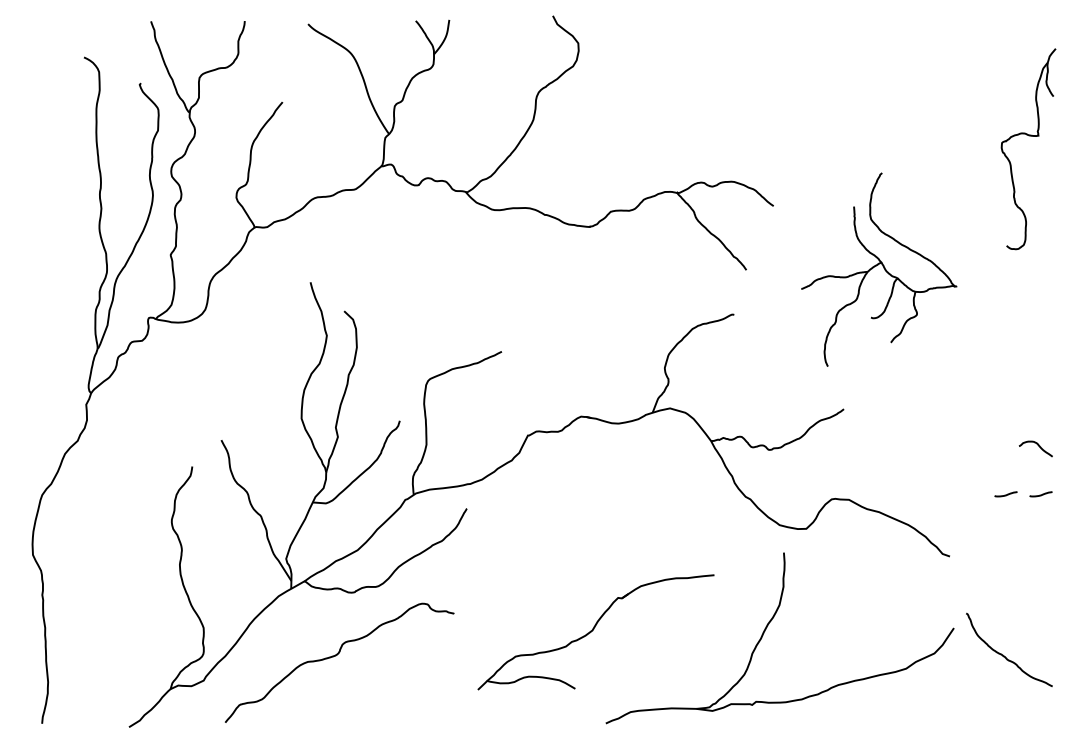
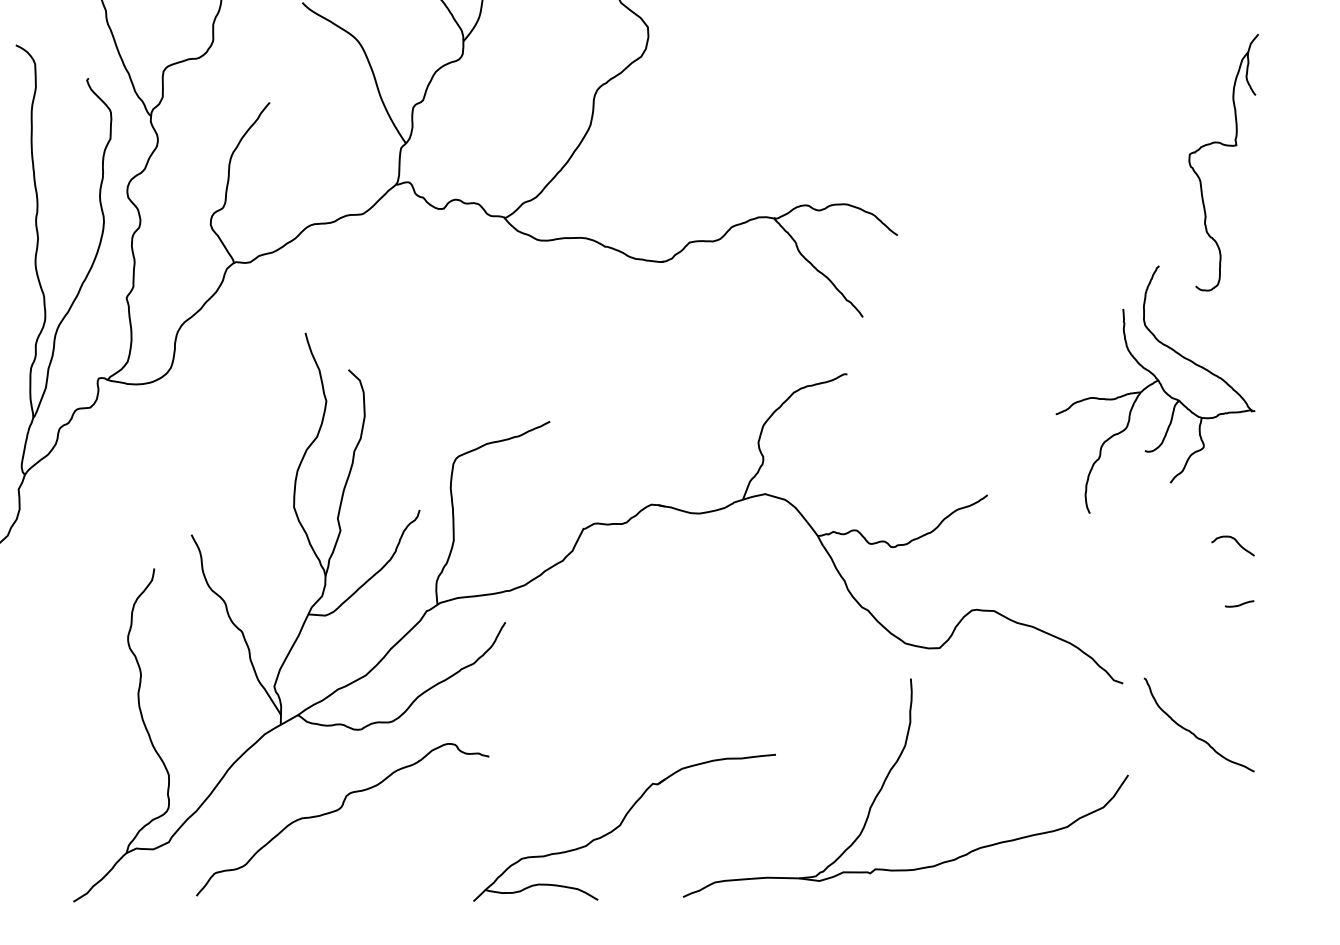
part: (879, 269) -> (1155, 389), moved
curve: (1005, 494) -> (1194, 604), removed
part: (595, 632) -> (623, 828), moved
curve: (1003, 654) -> (1191, 730), moved

